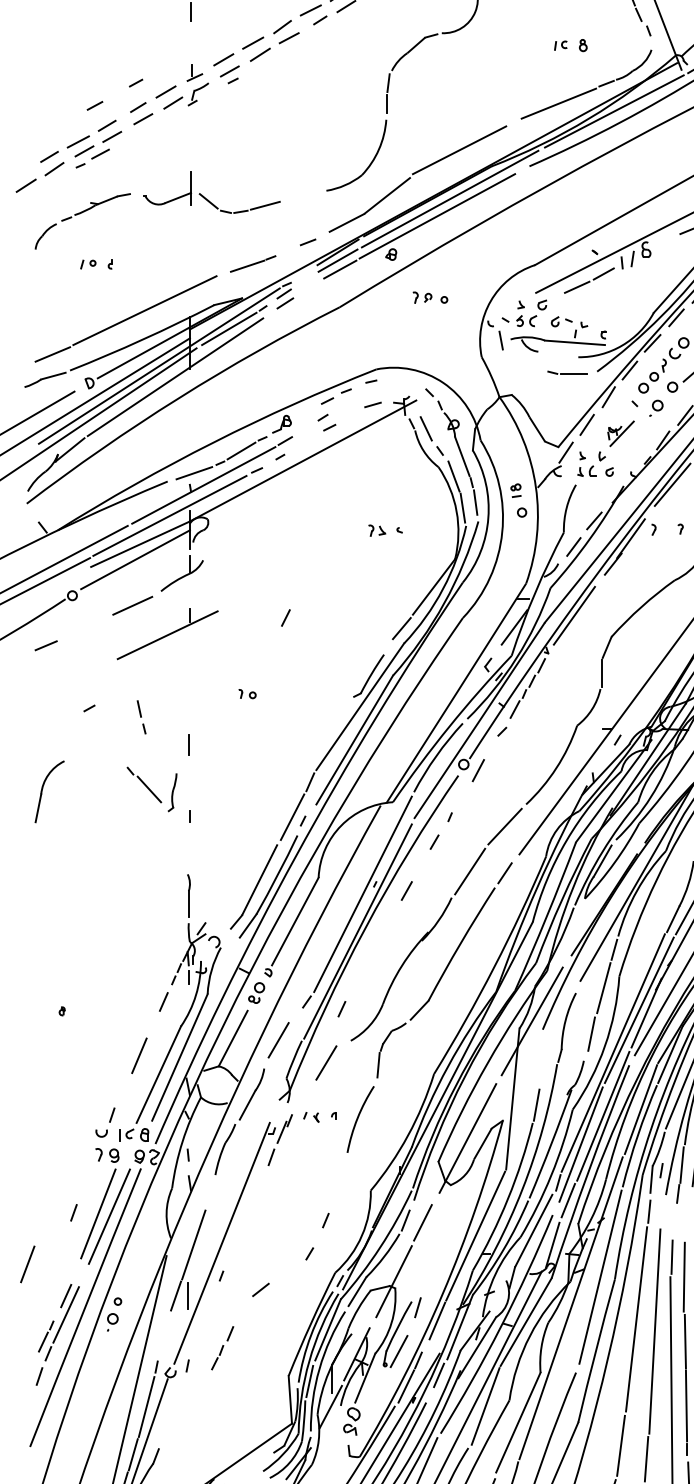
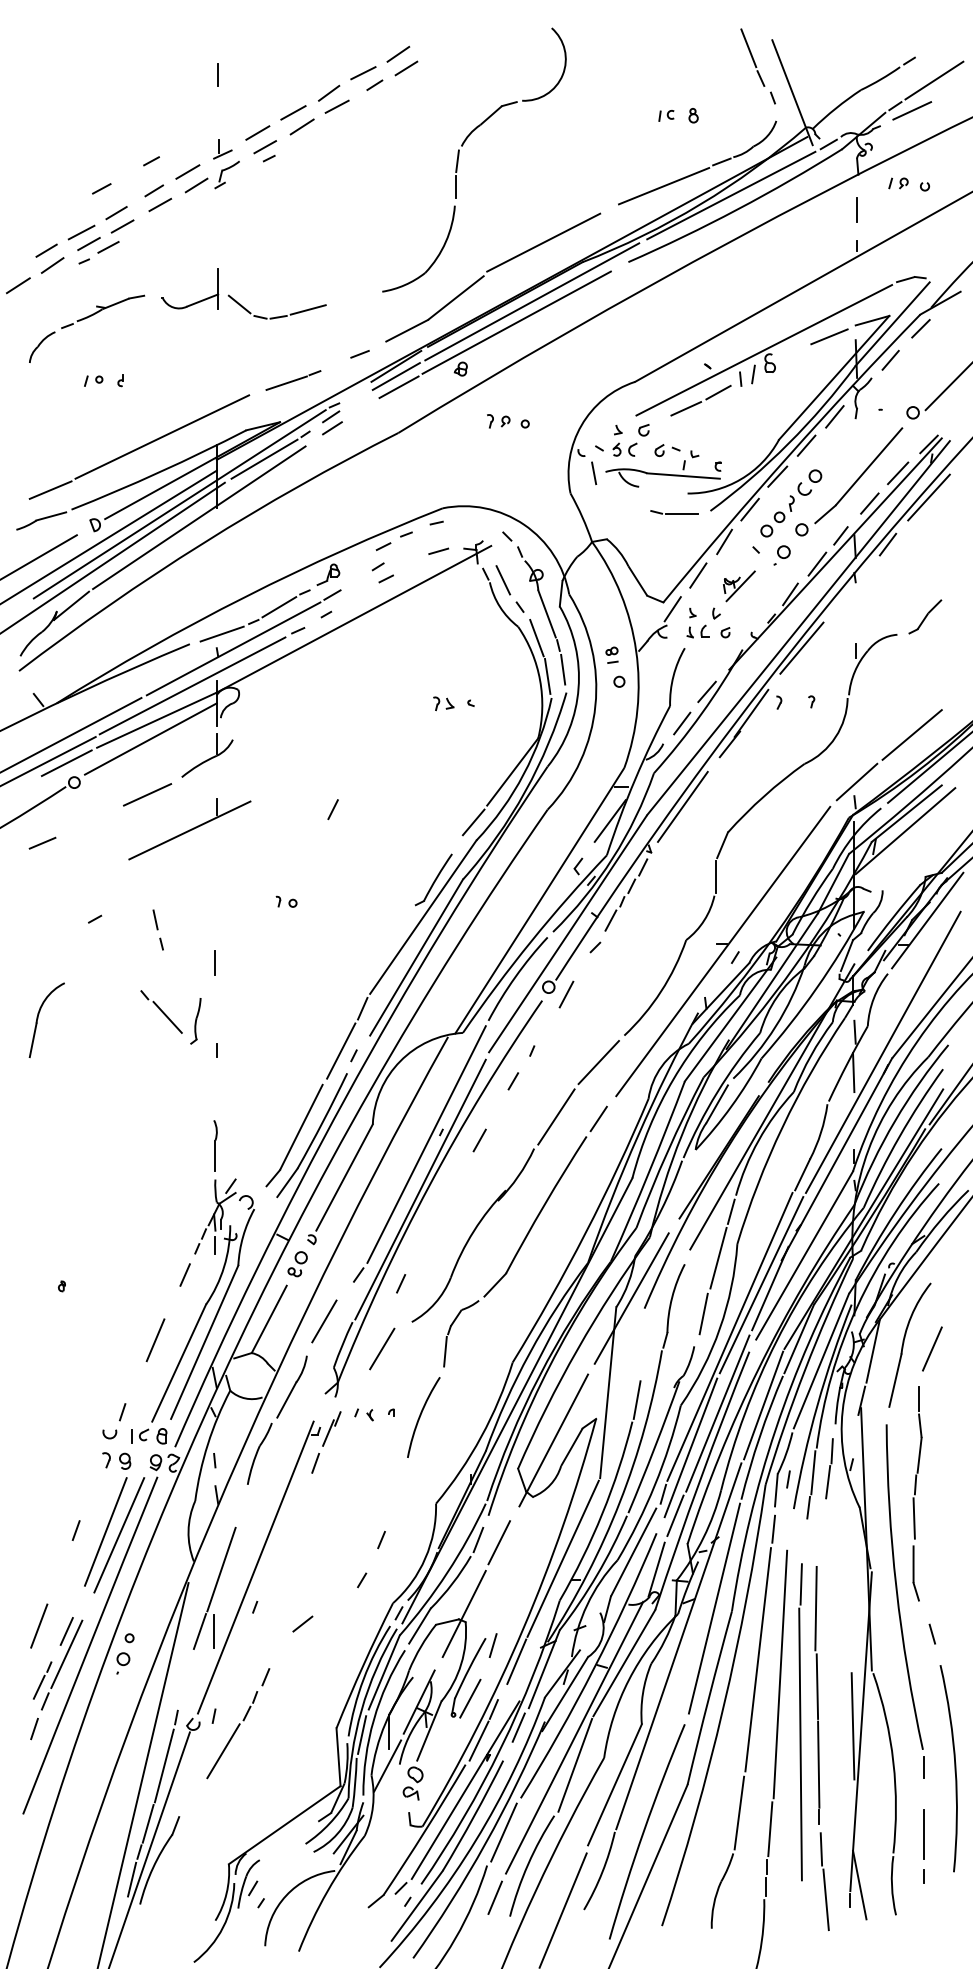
line: (65, 579) -> (66, 763), added
line: (27, 1263) -> (39, 1625), moved
line: (195, 1395) -> (223, 1751), added

